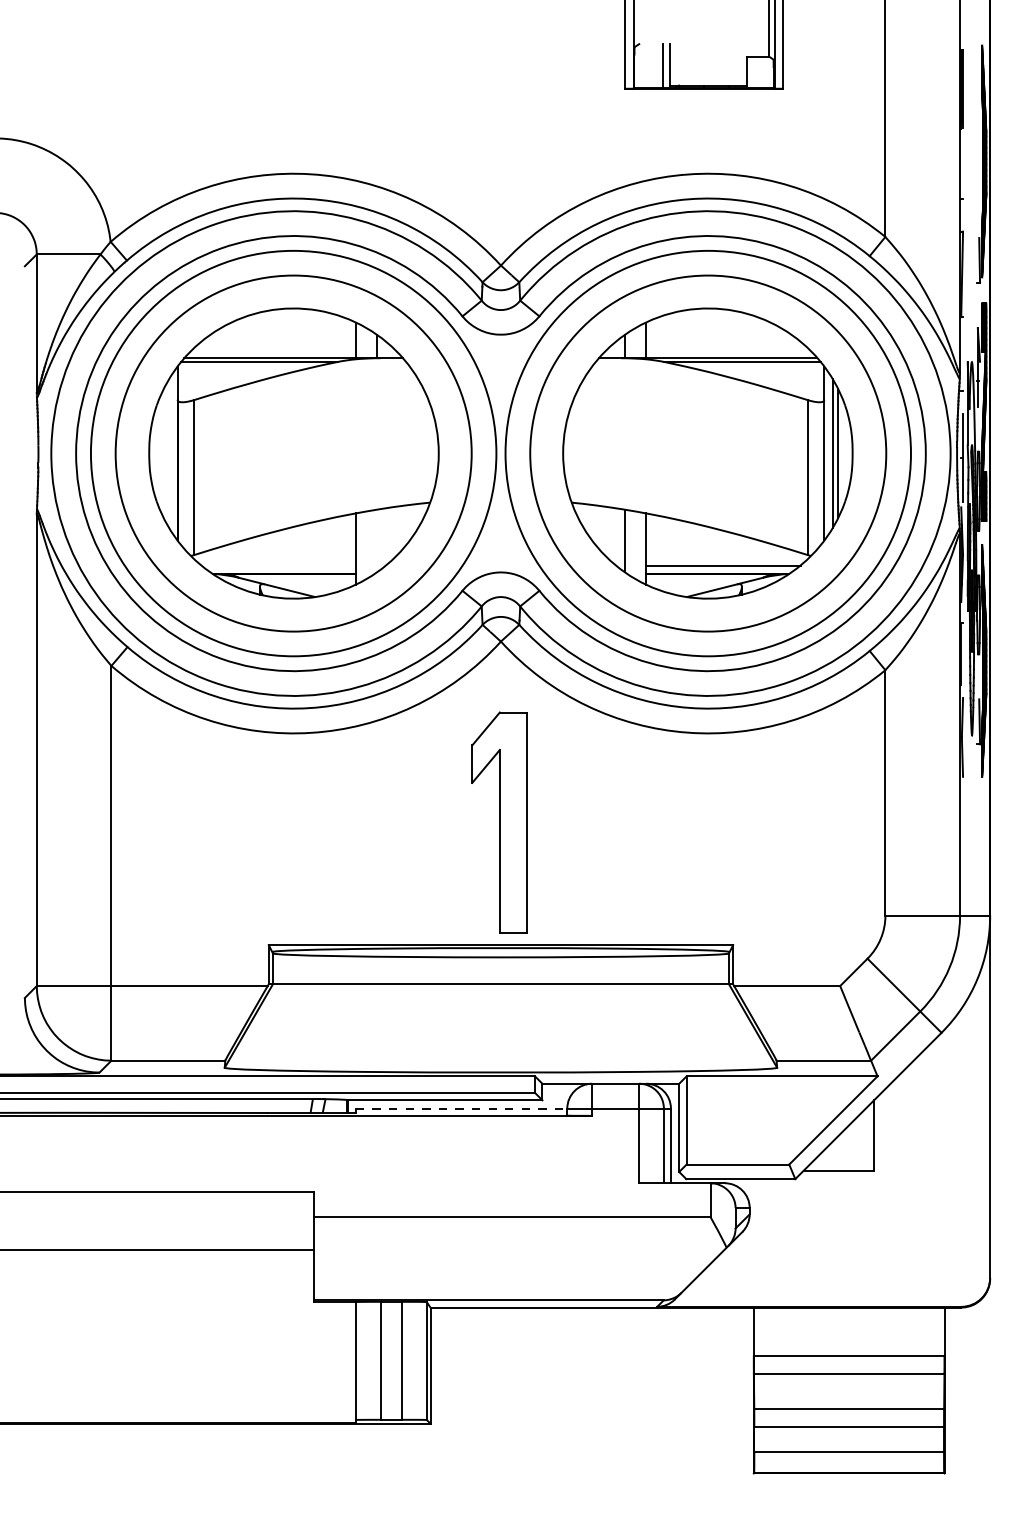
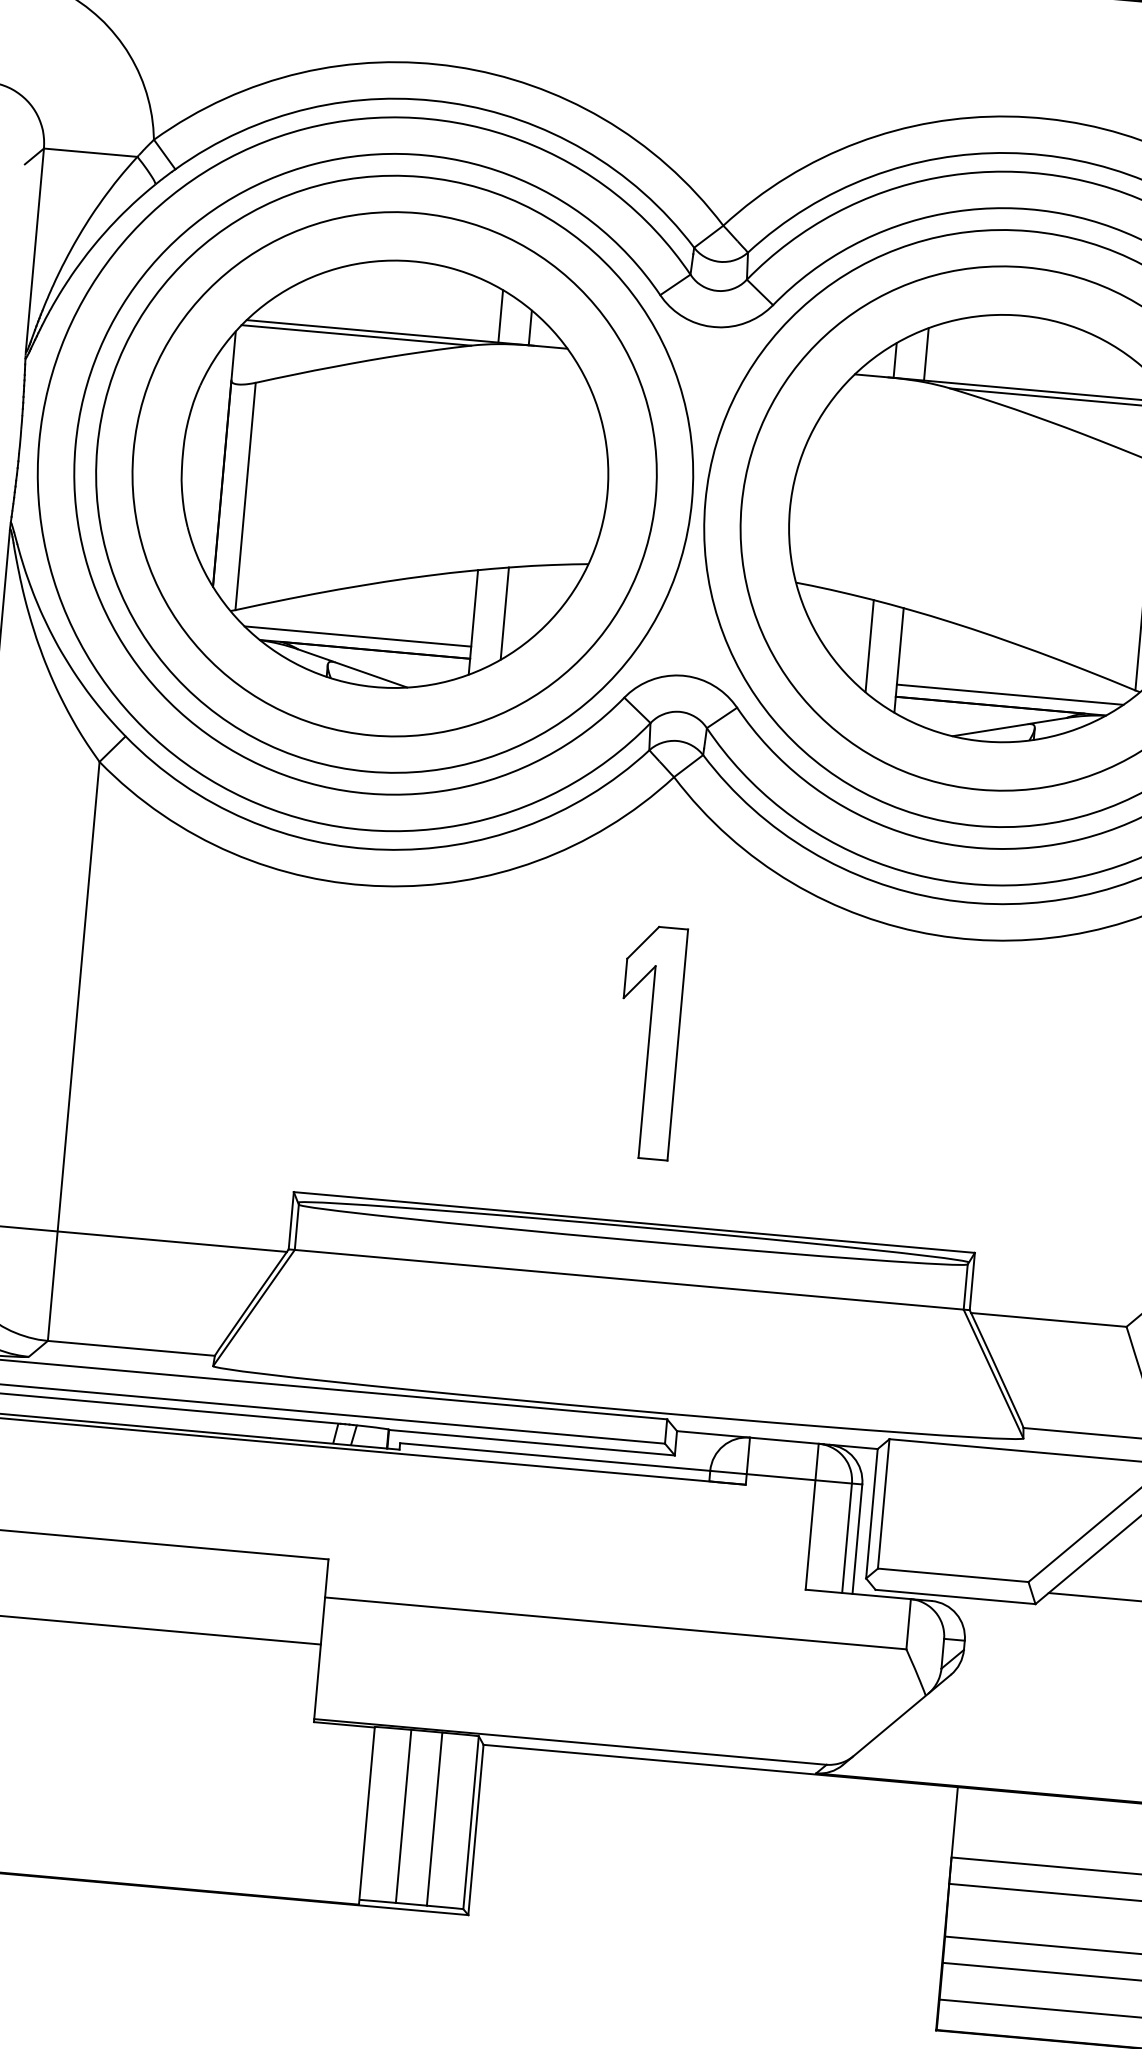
line: (376, 540) -> (504, 612), added
line: (278, 565) -> (357, 636), added
part: (499, 821) -> (648, 1040), size x0.71
line: (461, 1108) -> (555, 1456), dashed -> solid

